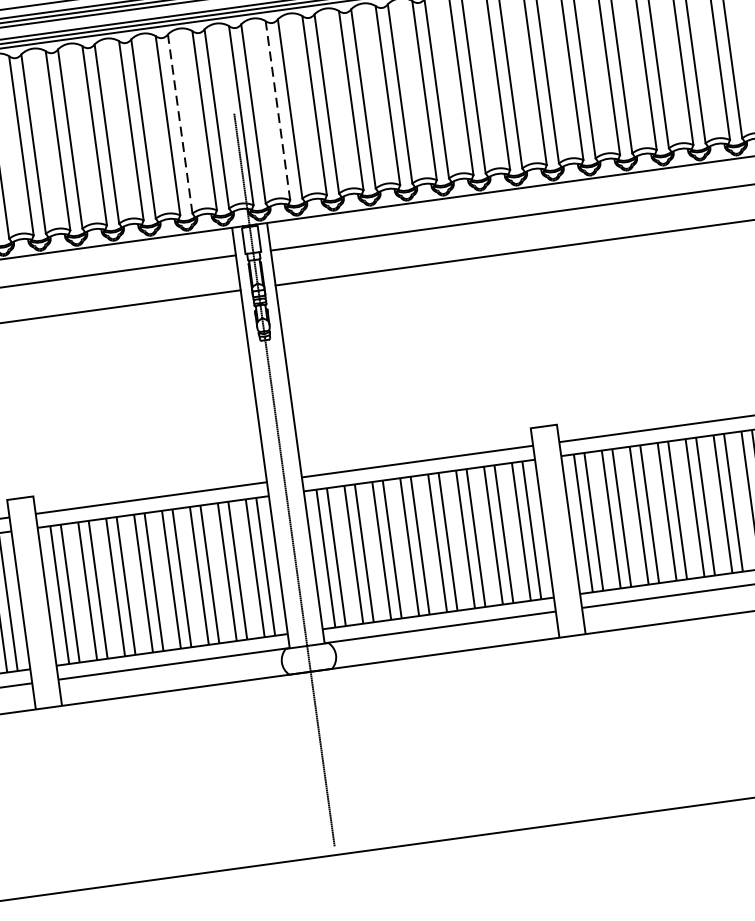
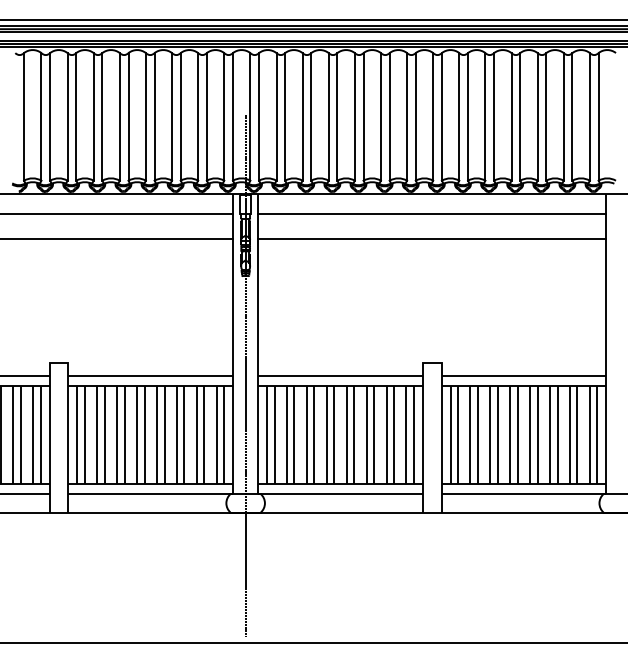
line: (277, 110) -> (276, 116), dashed -> solid
line: (179, 123) -> (206, 116), dashed -> solid

